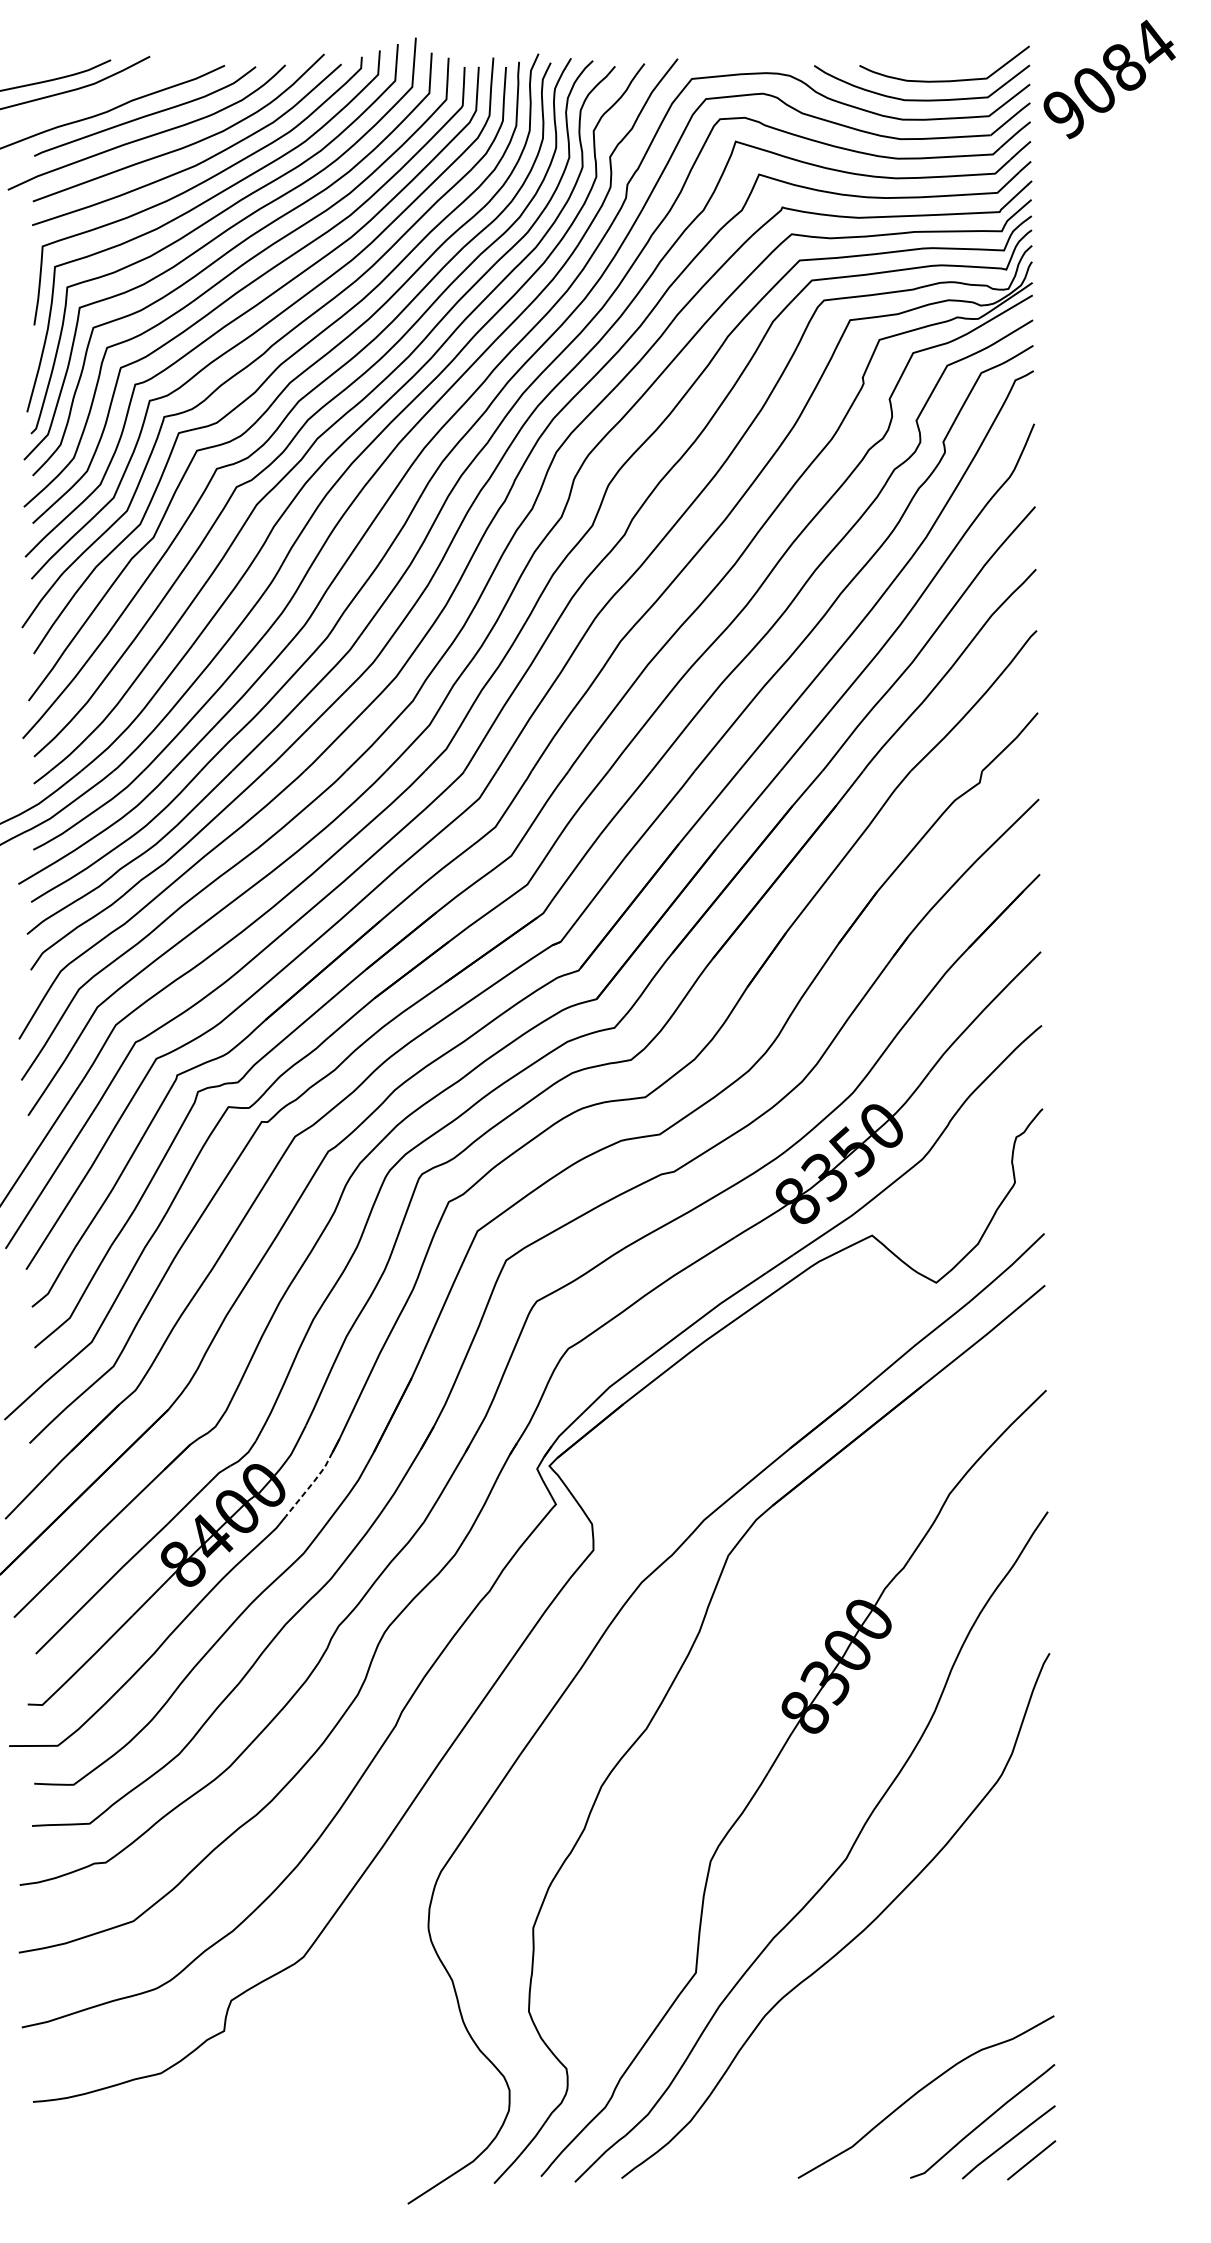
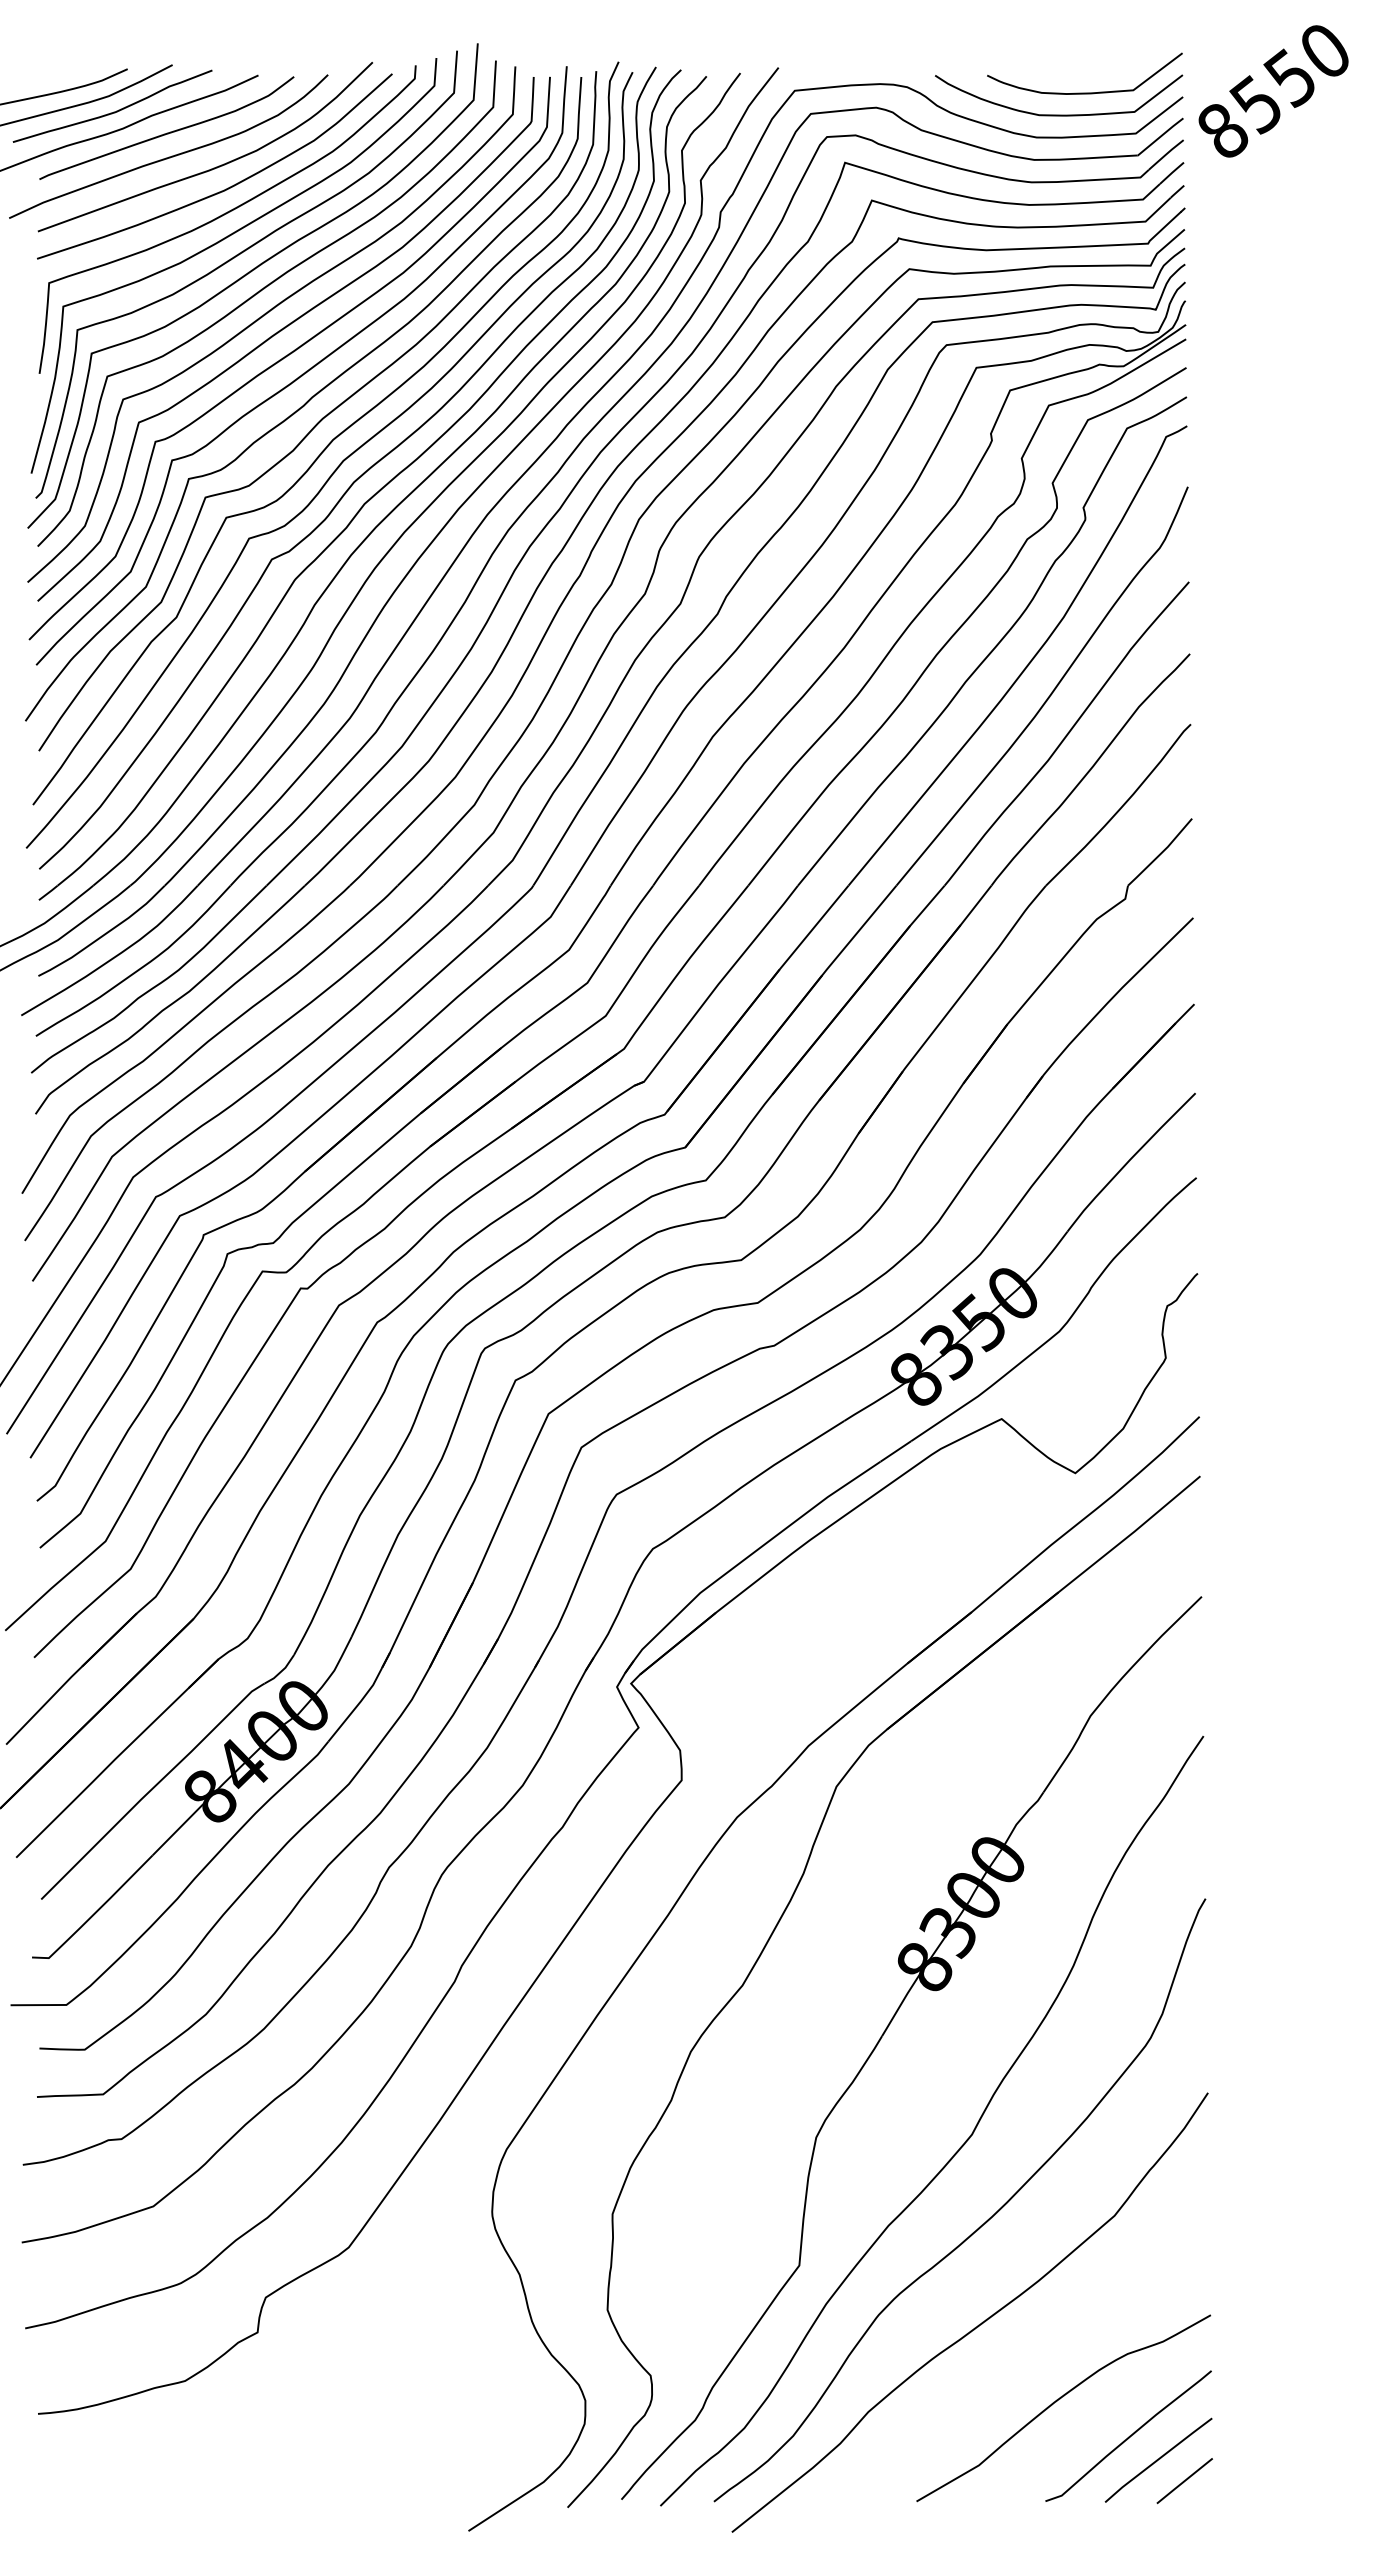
text: (1109, 78) -> (1274, 90), 9084 -> 8550
curve: (98, 97) -> (113, 111), added
line: (311, 1485) -> (357, 1705), dashed -> solid
curve: (851, 2024) -> (978, 2324), added

